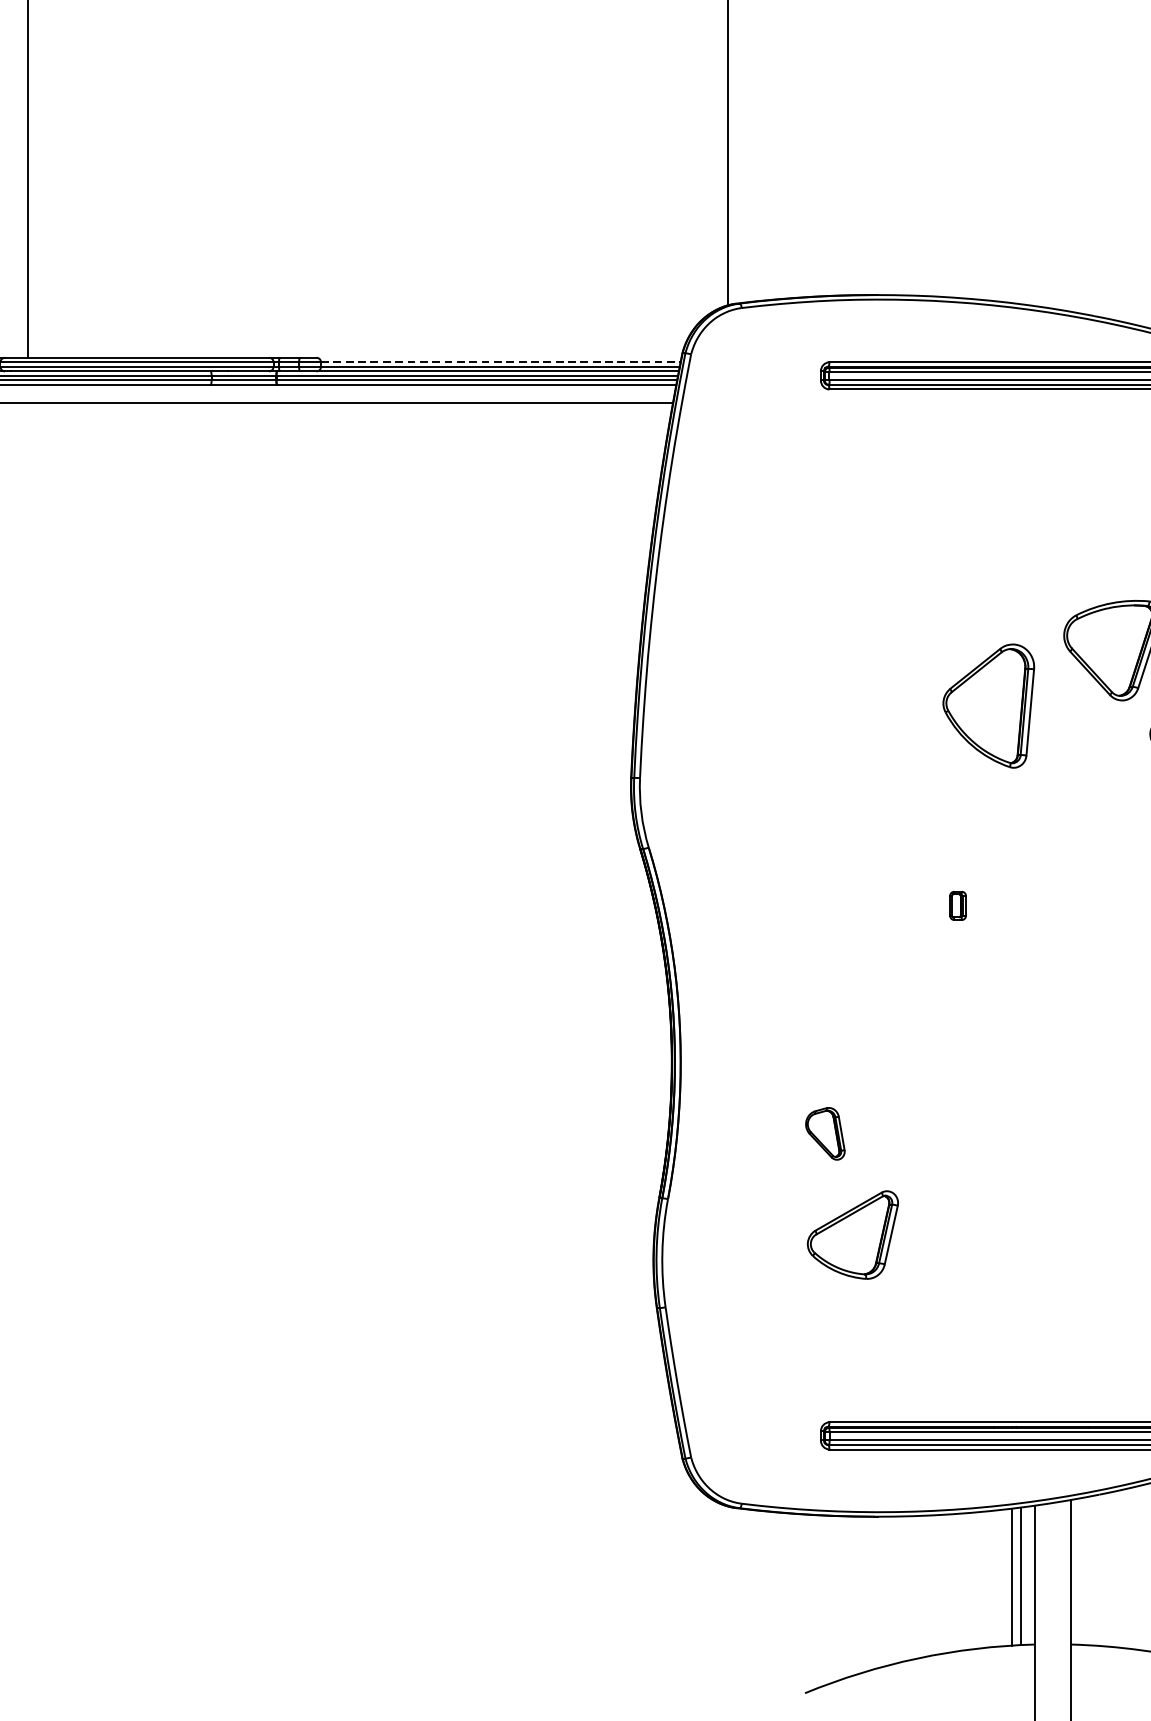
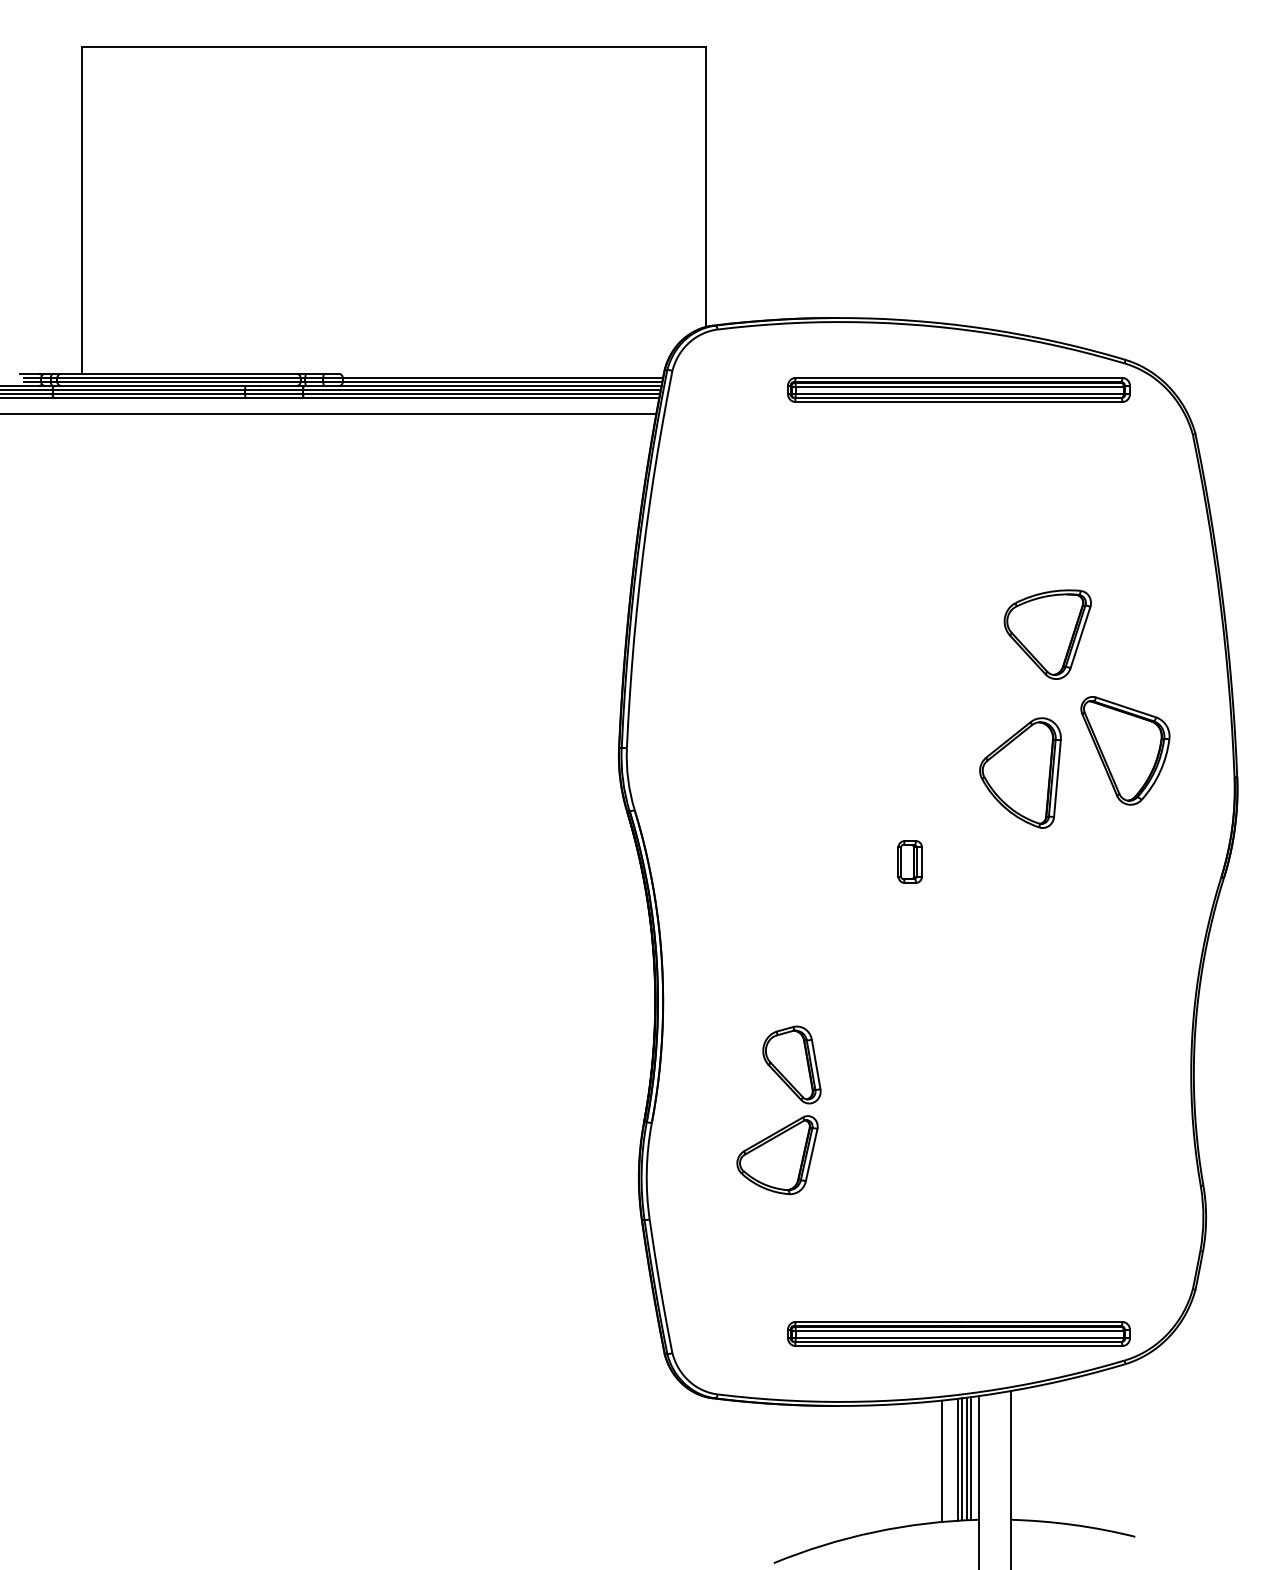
line: (501, 361) -> (503, 377), dashed -> solid
part: (988, 705) -> (1020, 772), moved
part: (957, 905) -> (909, 861), size x1.67
part: (824, 1133) -> (791, 1064), size x1.67
part: (852, 1235) -> (777, 1155), moved
line: (1025, 1575) -> (970, 1458), added
line: (1016, 1576) -> (962, 1459), added
line: (994, 1577) -> (942, 1460), added

